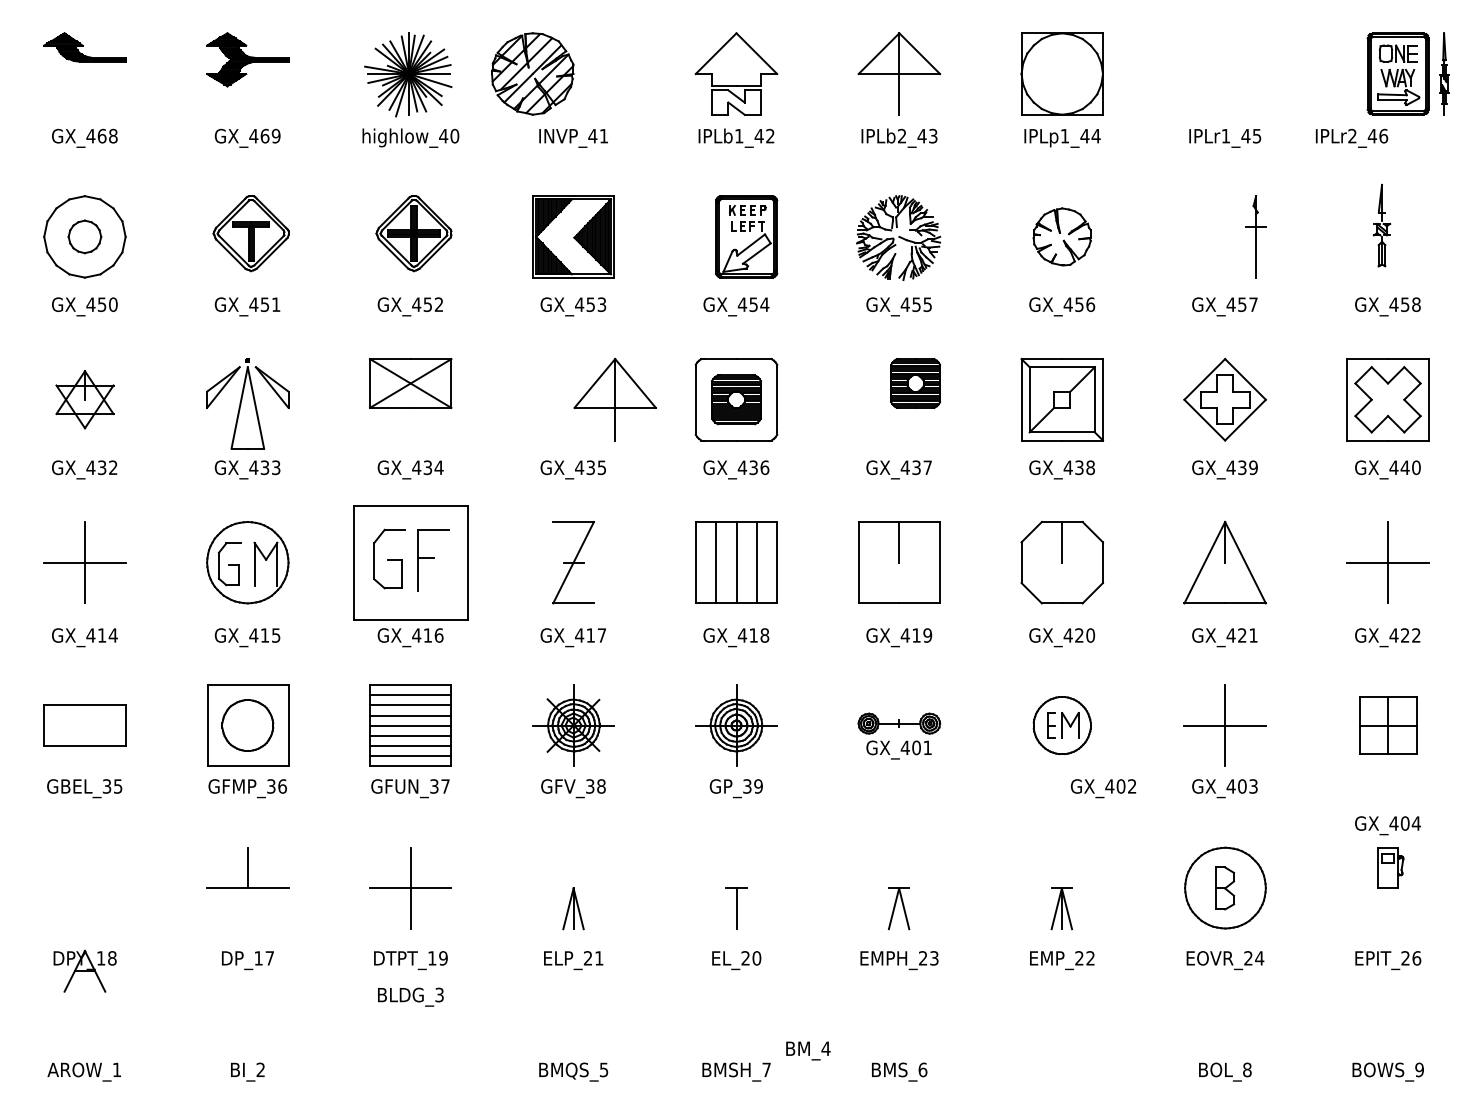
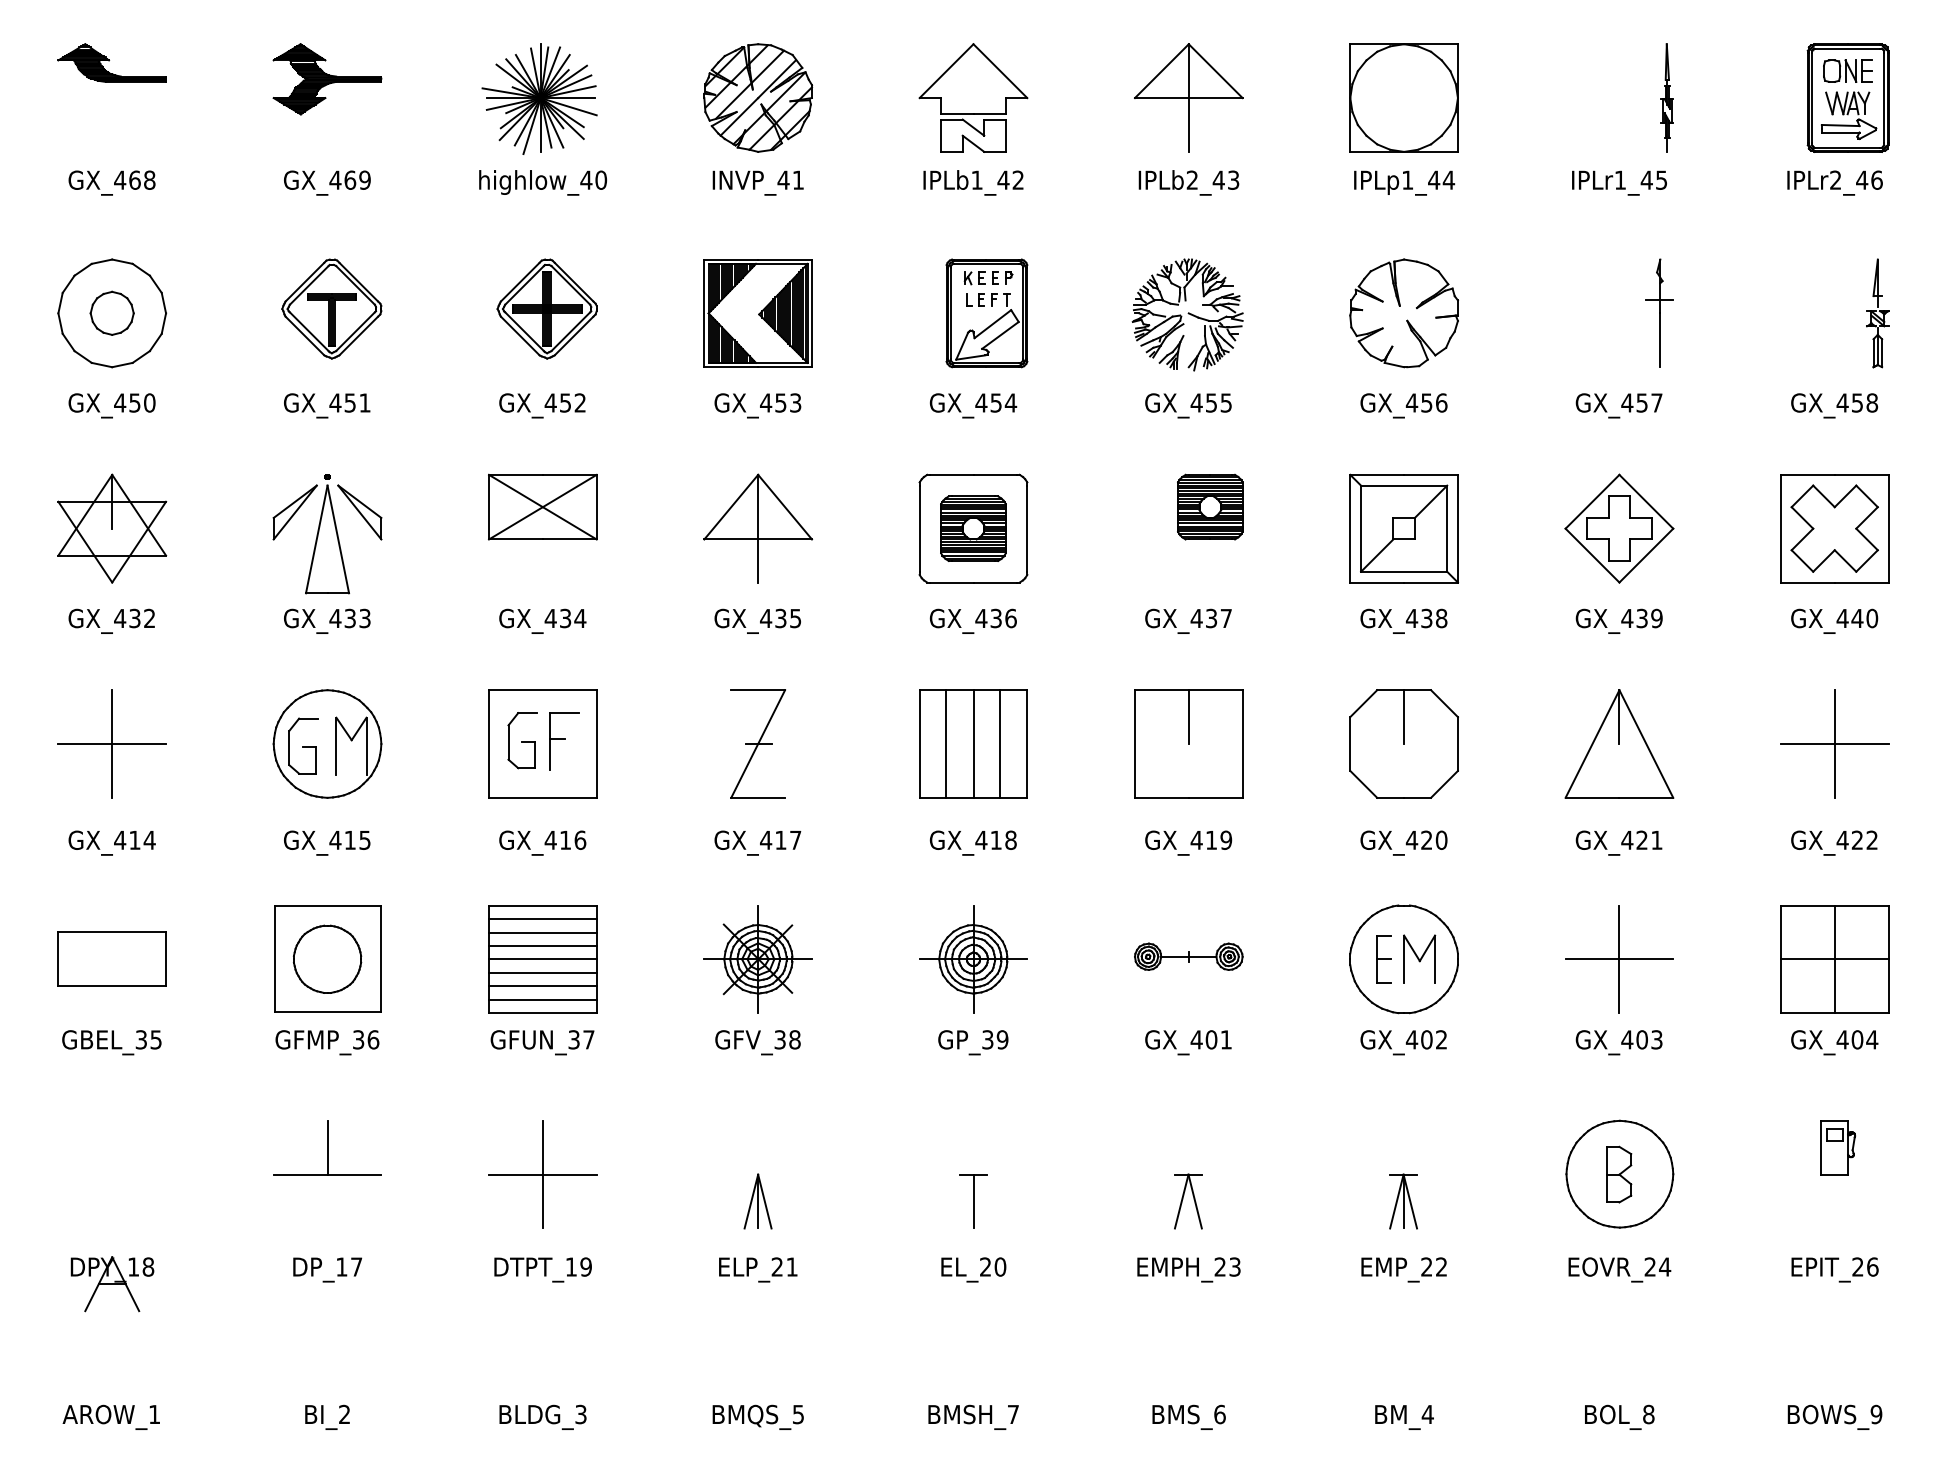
part: (533, 73) -> (758, 97), moved
part: (1443, 73) -> (1666, 97), moved
text: (1351, 137) -> (1834, 182), moved
part: (1381, 225) -> (1877, 313), moved
part: (1061, 237) -> (1403, 313), size x1.43
part: (85, 399) -> (112, 528), size x1.43
part: (615, 399) -> (758, 528), moved
part: (410, 562) -> (542, 743), size x0.71
part: (1061, 725) -> (1403, 959), size x1.43
part: (1387, 725) -> (1834, 959), size x1.43
text: (899, 749) -> (1188, 1042), moved
text: (1103, 788) -> (1403, 1042), moved
text: (1387, 825) -> (1834, 1042), moved
text: (410, 996) -> (542, 1416), moved
text: (808, 1050) -> (1404, 1417), moved

